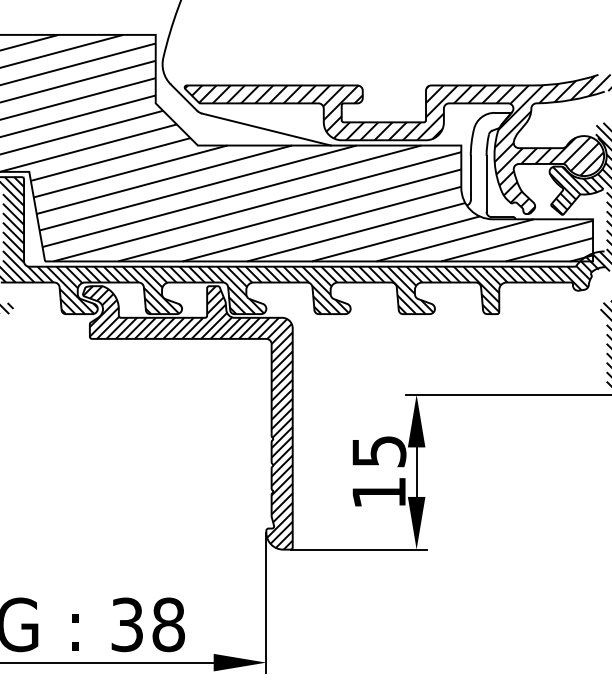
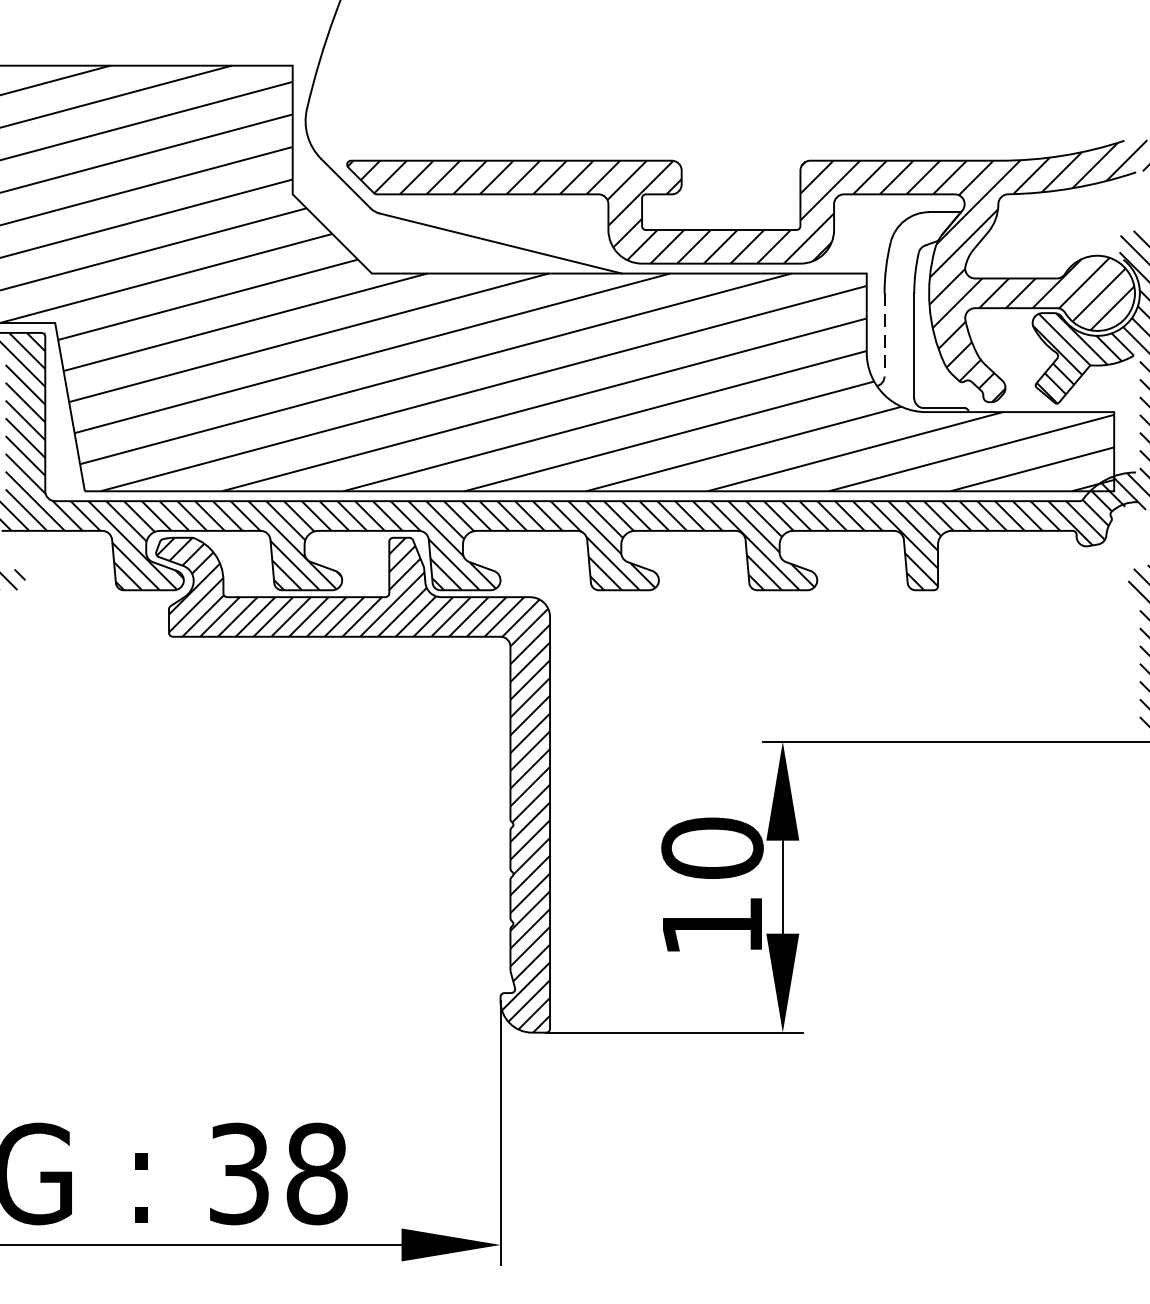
line: (470, 178) -> (884, 335), solid -> dashed
text: (379, 451) -> (713, 848), 15 -> 10

